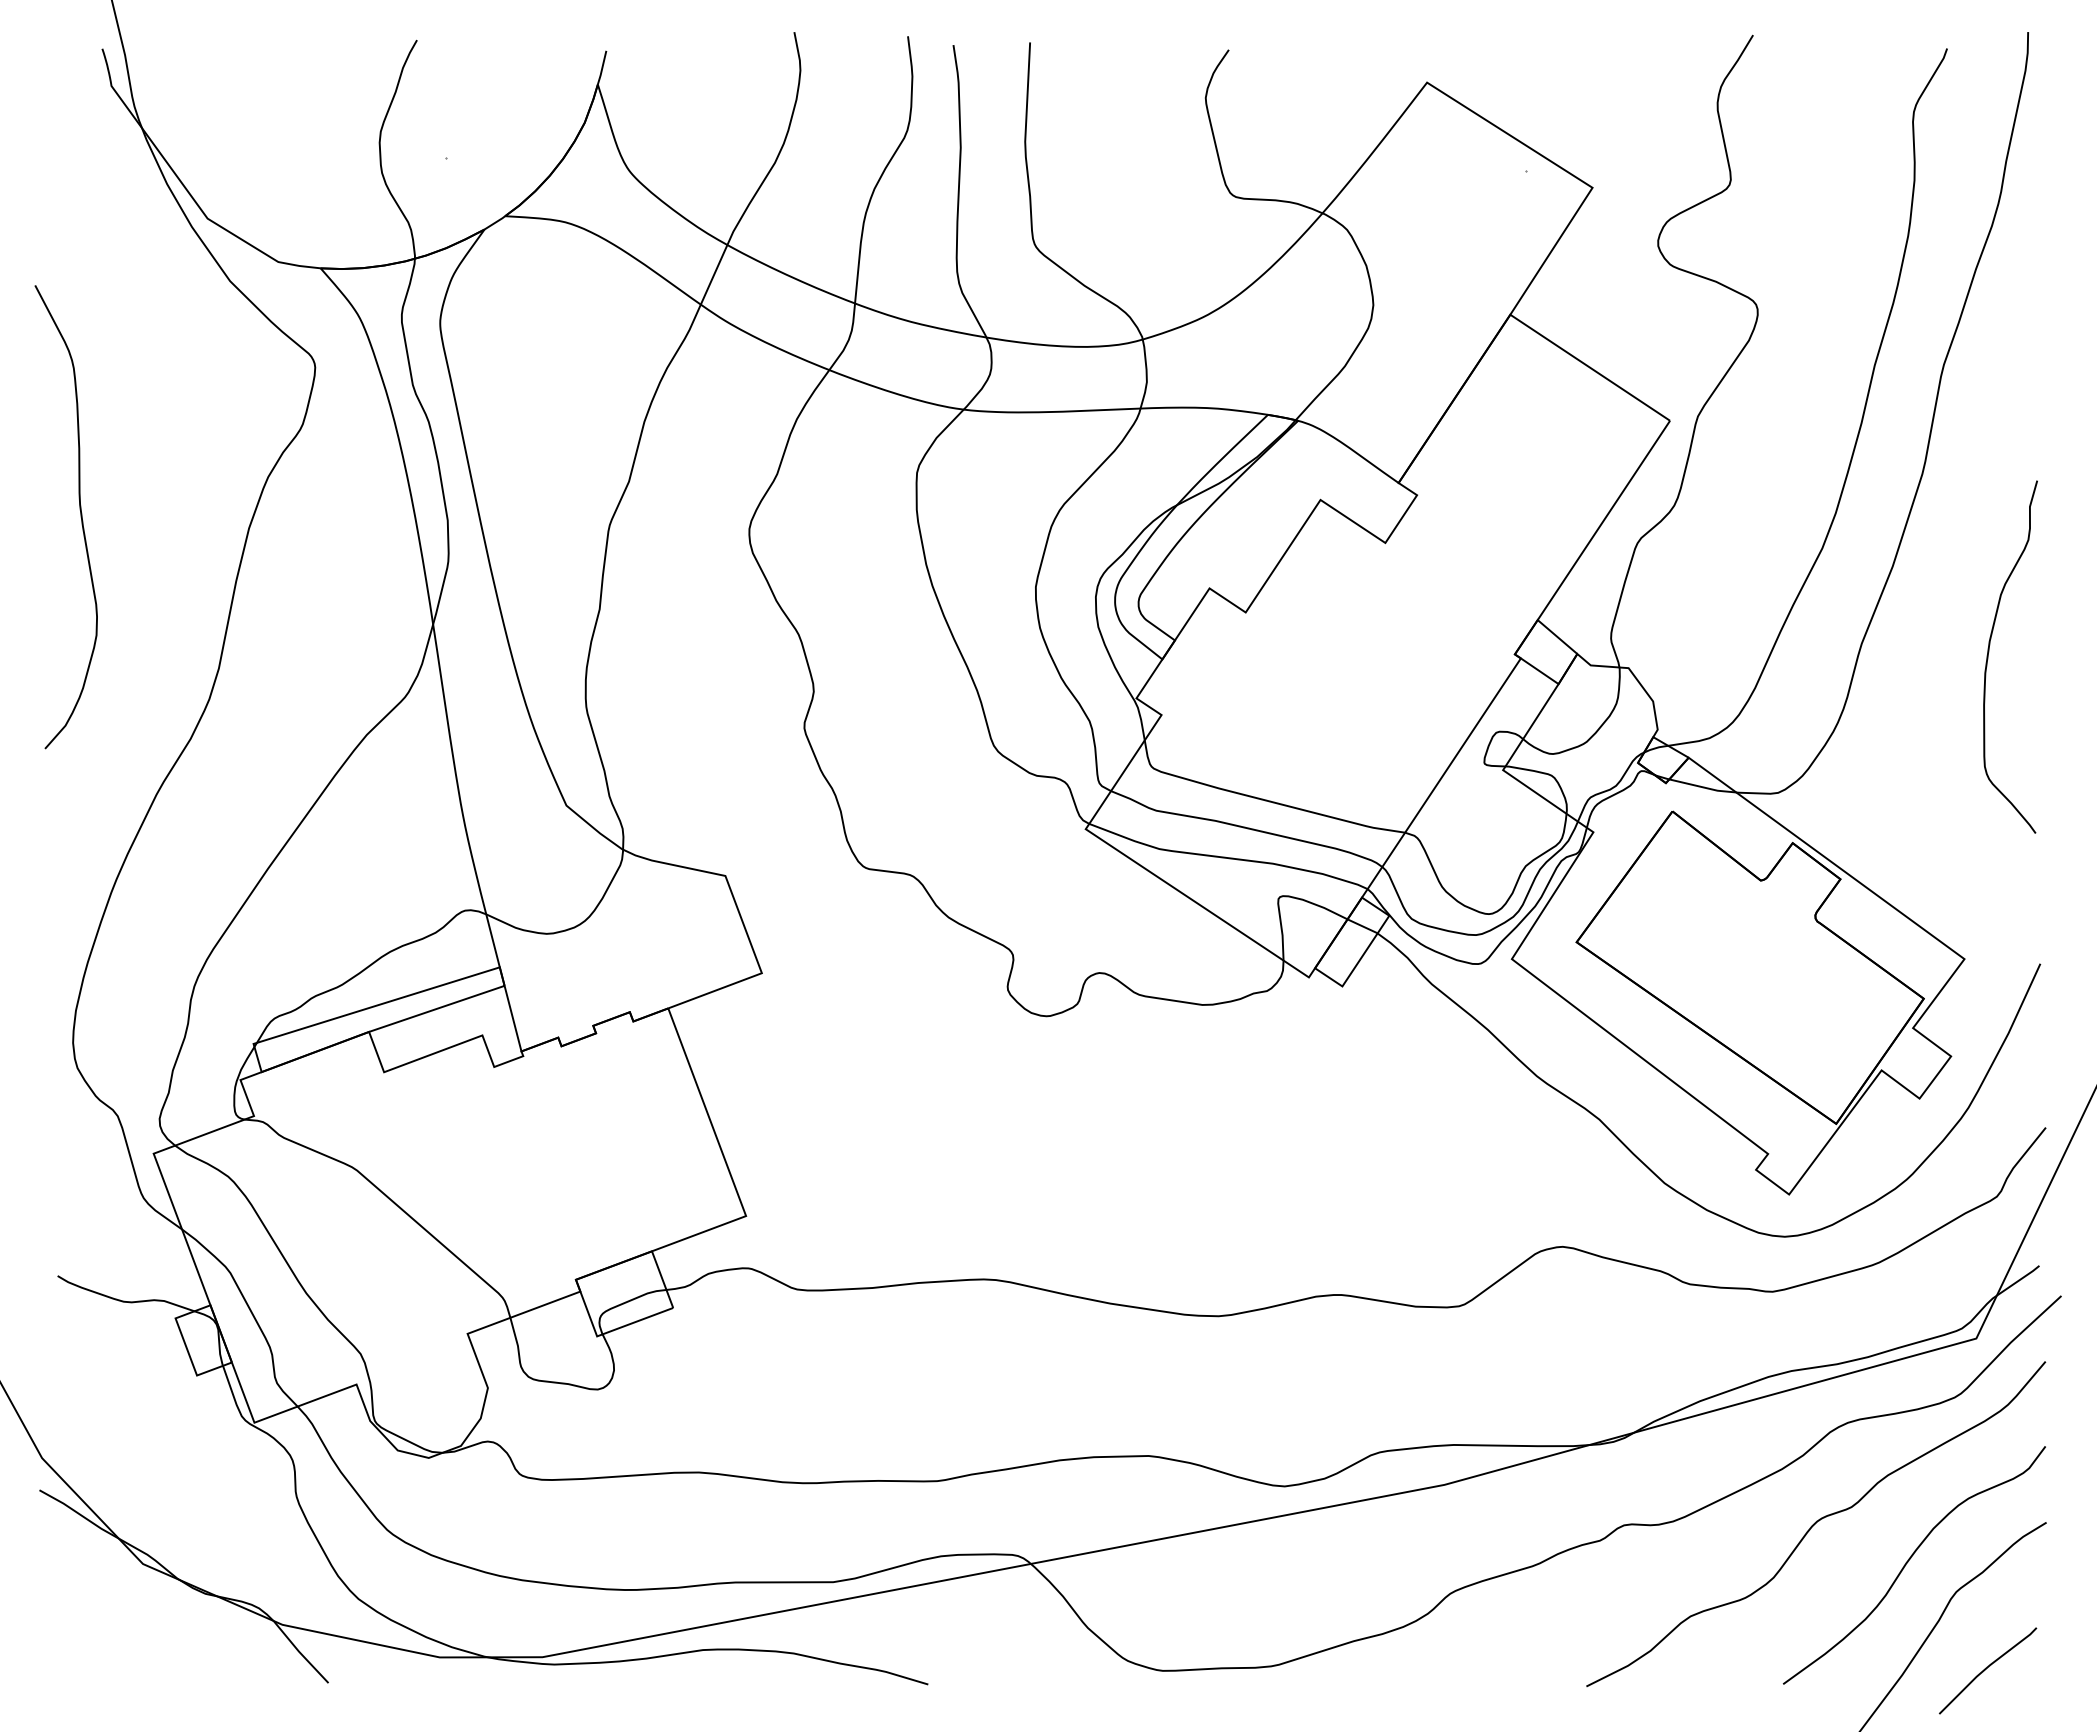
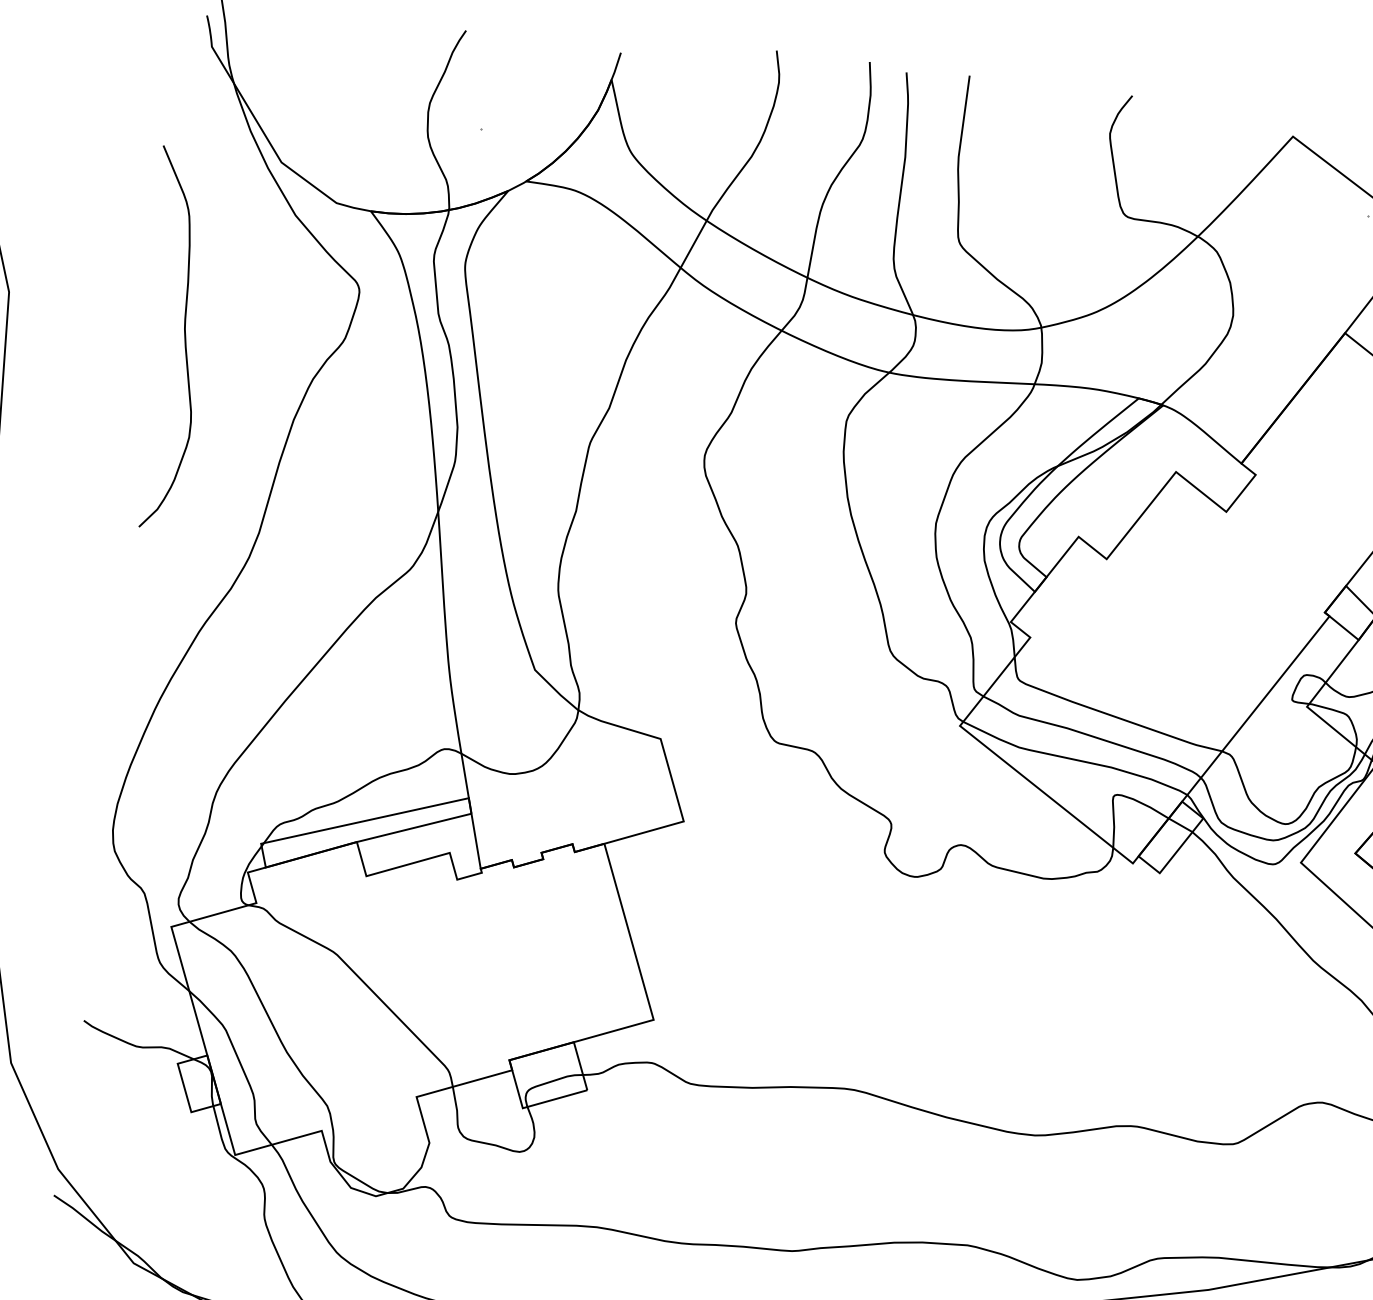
curve: (80, 517) -> (184, 339), moved

